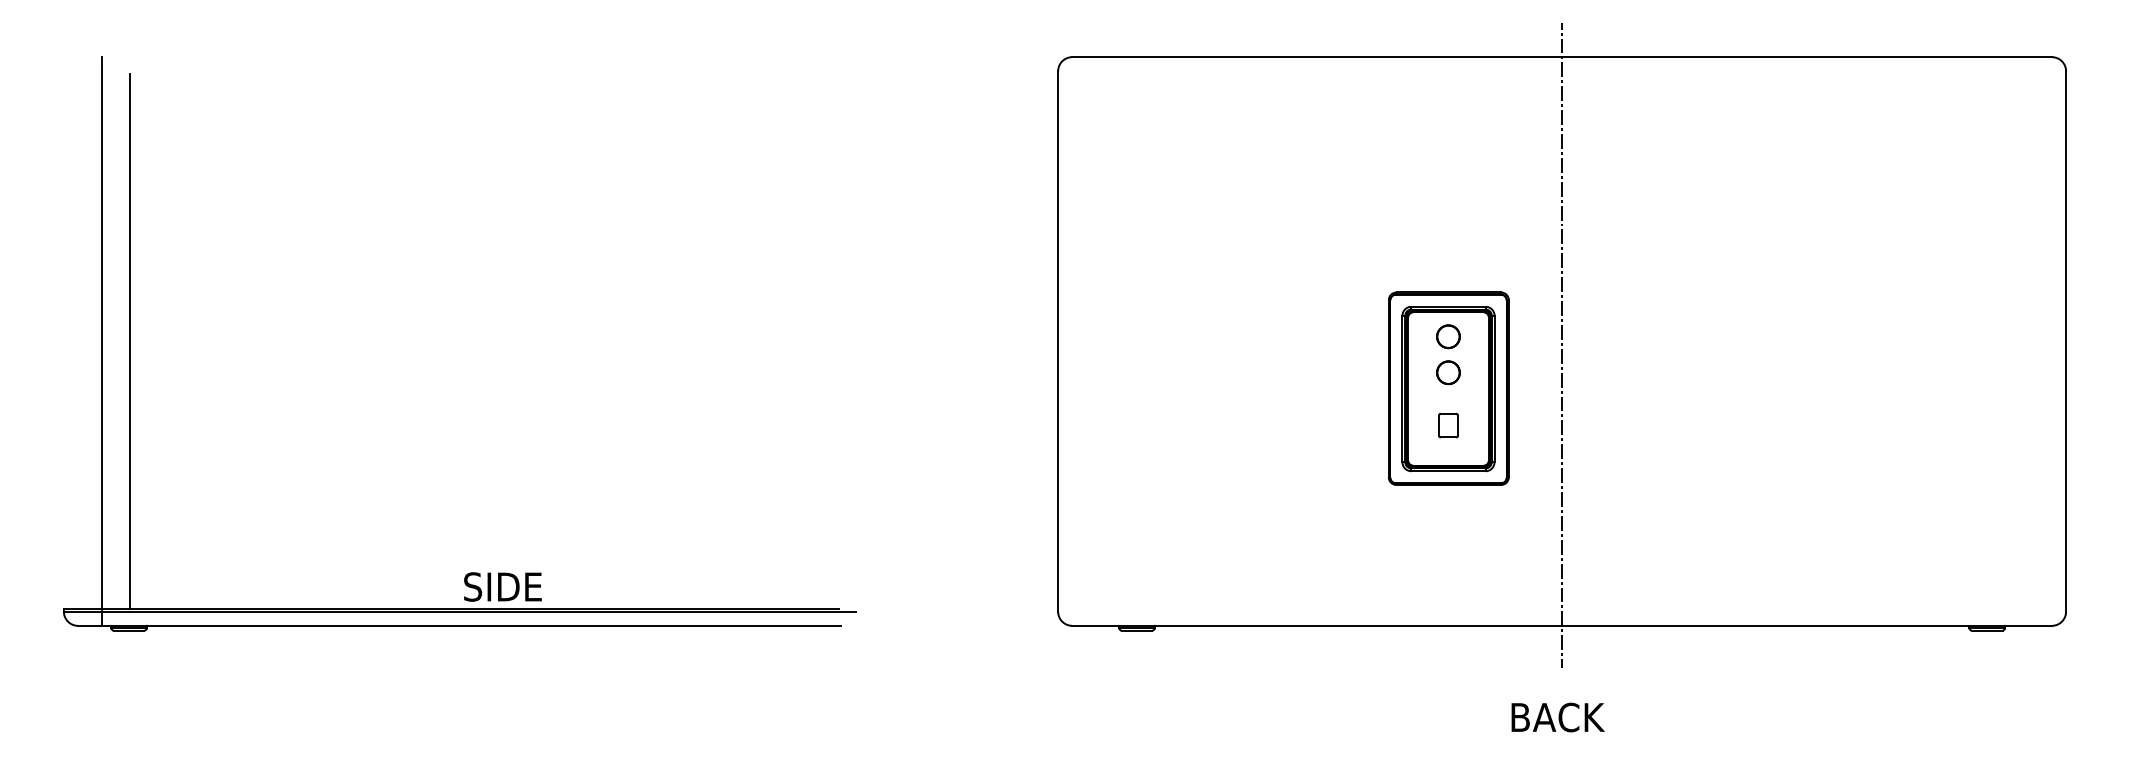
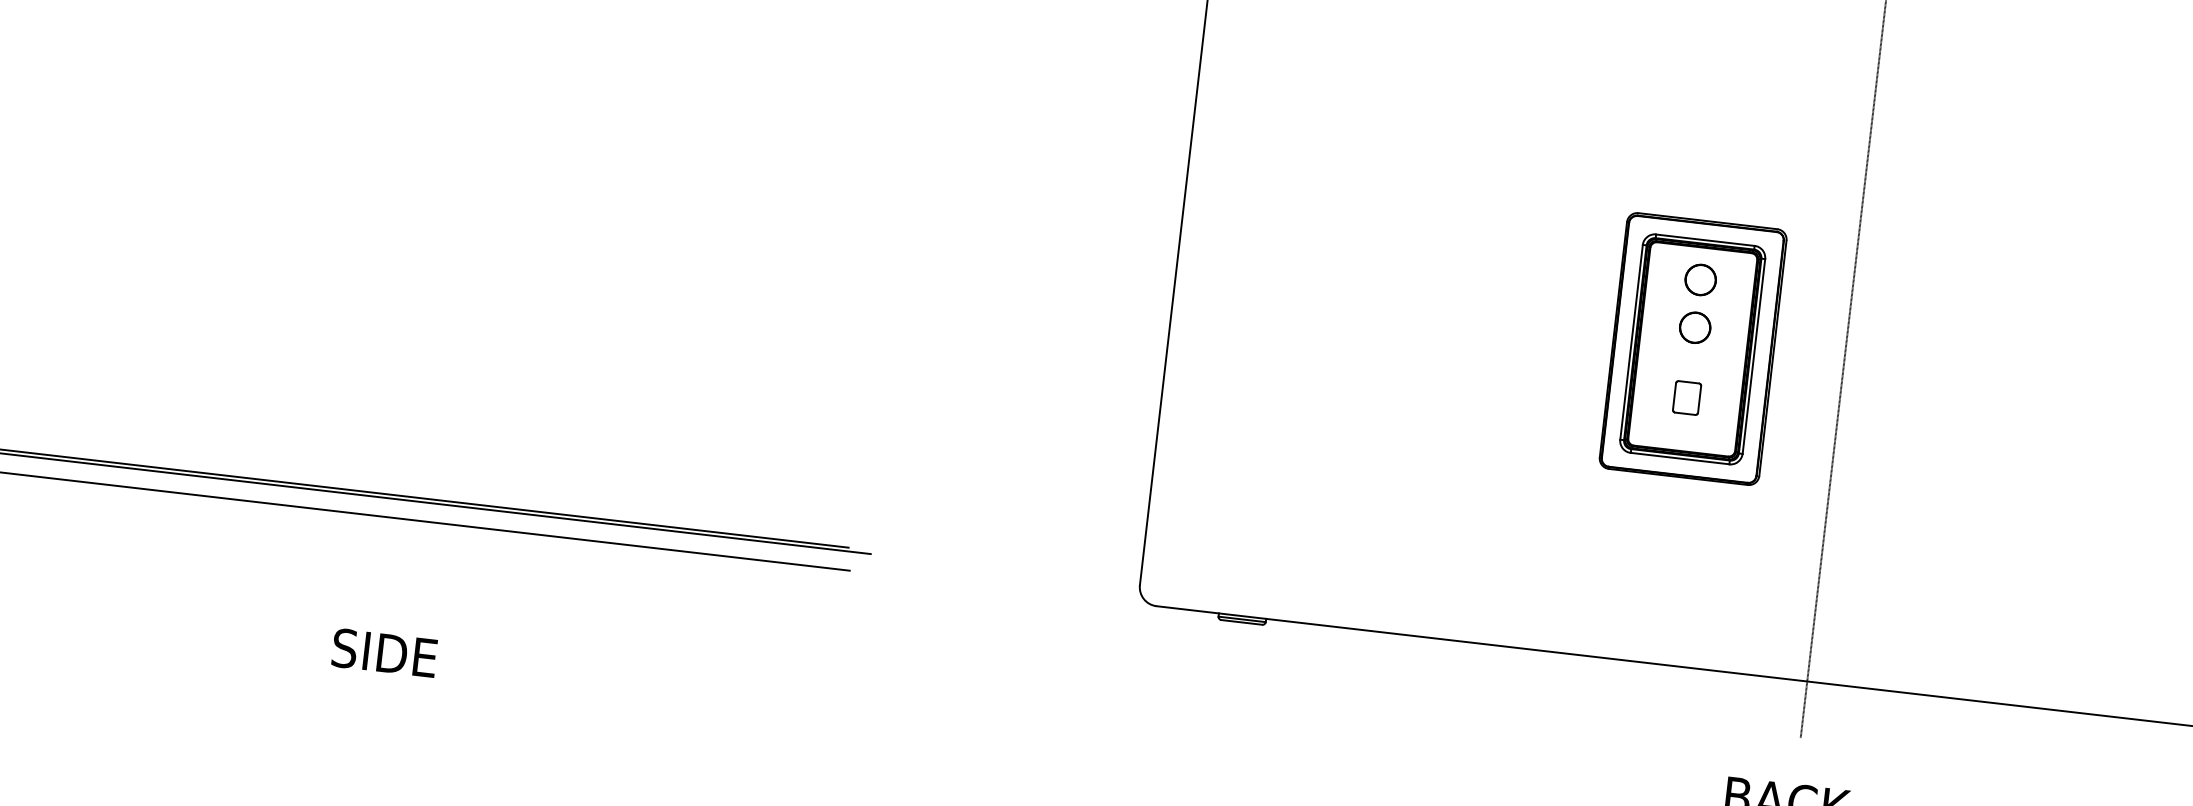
text: (502, 586) -> (384, 652), moved

